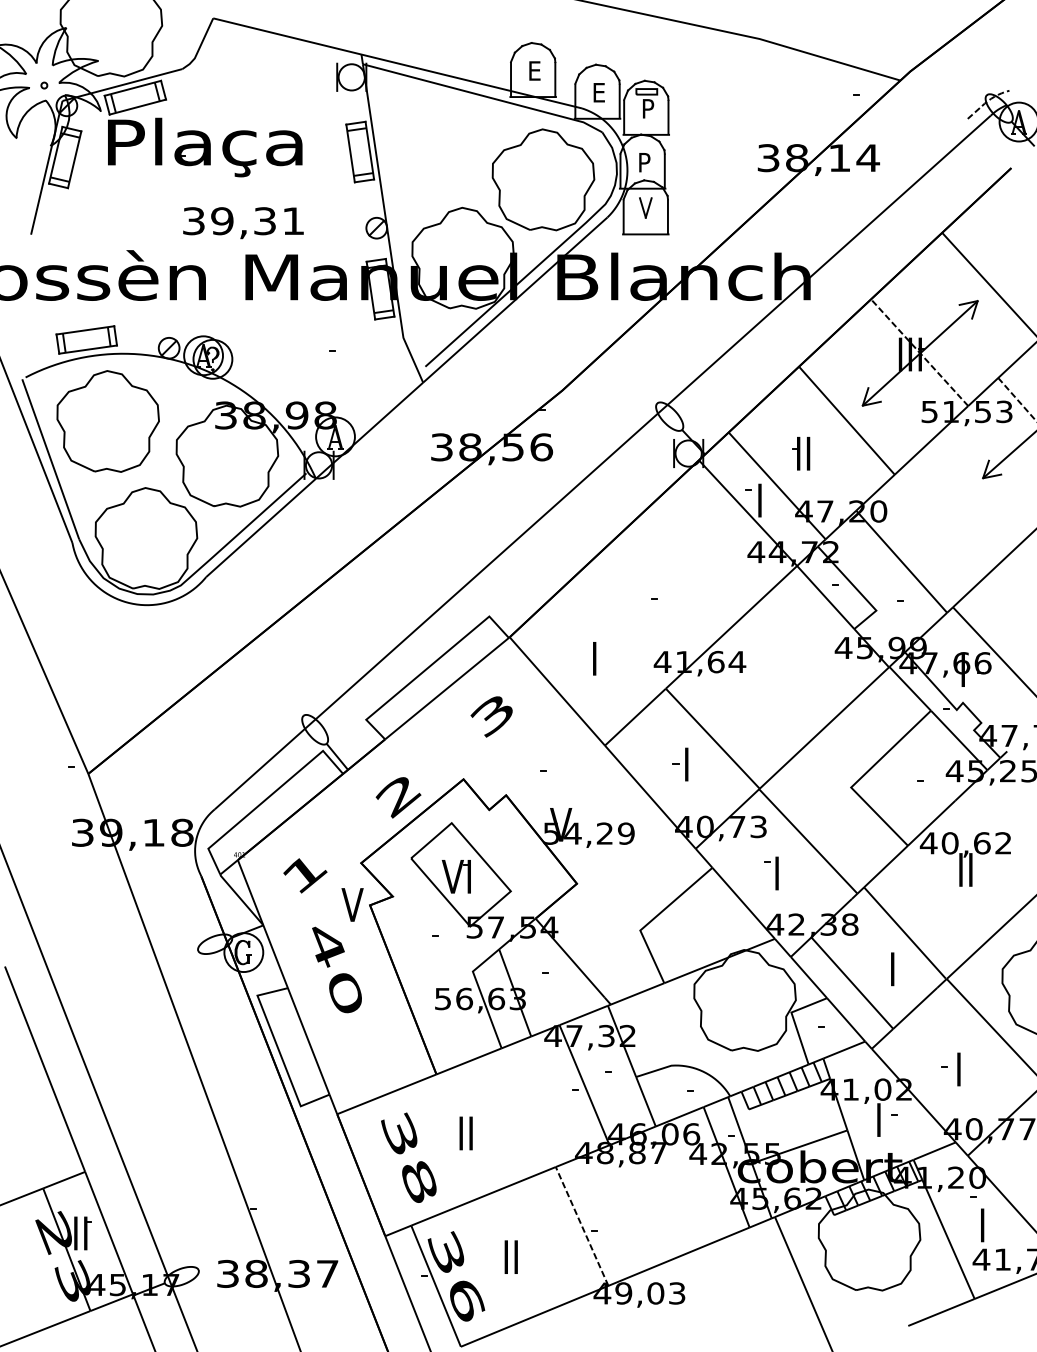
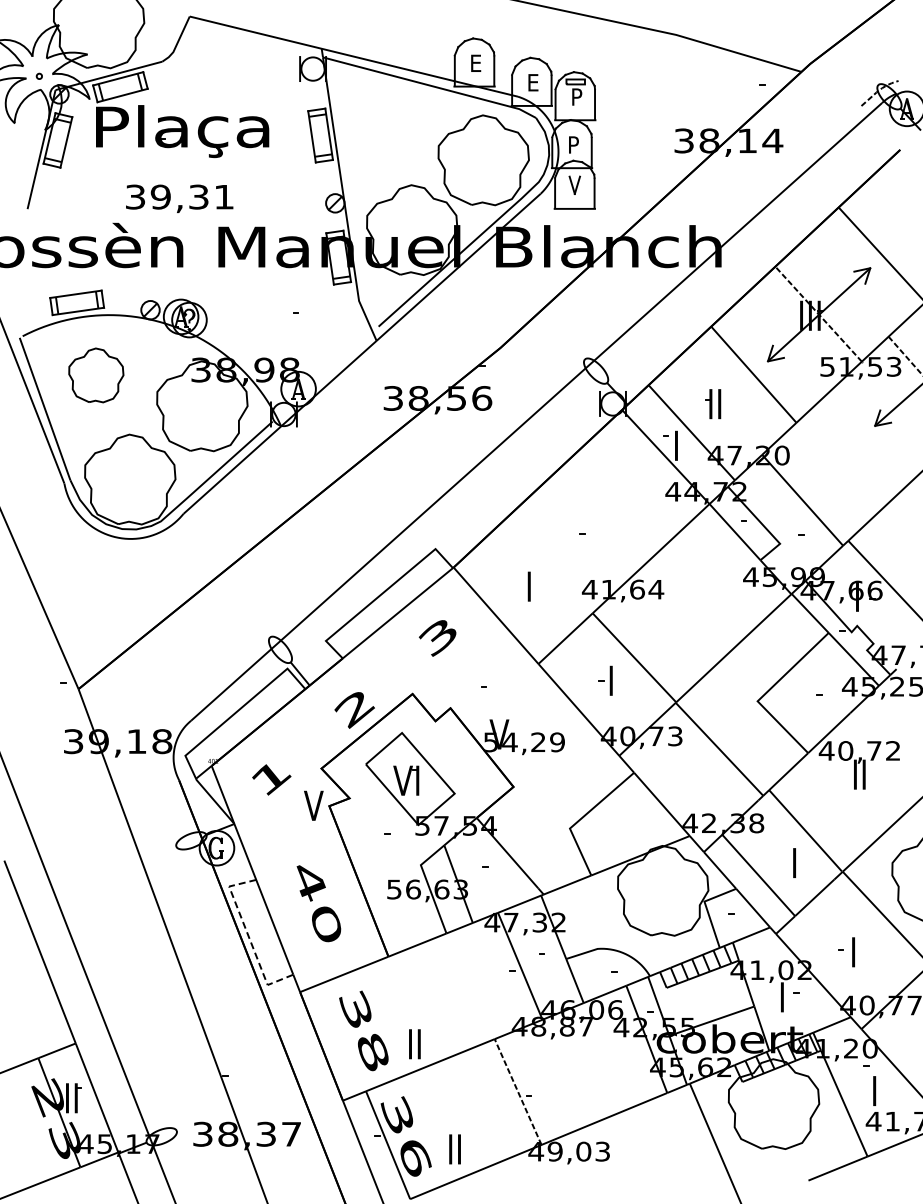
text: (243, 222) -> (179, 198), moved
part: (108, 421) -> (96, 375), size x0.6
text: (982, 842) -> (874, 750), 40,62 -> 40,72
part: (771, 873) -> (686, 777), removed
text: (336, 969) -> (318, 903), moved
line: (279, 1050) -> (248, 935), solid -> dashed
text: (465, 1133) -> (414, 1044), moved
text: (510, 1257) -> (454, 1149), moved

